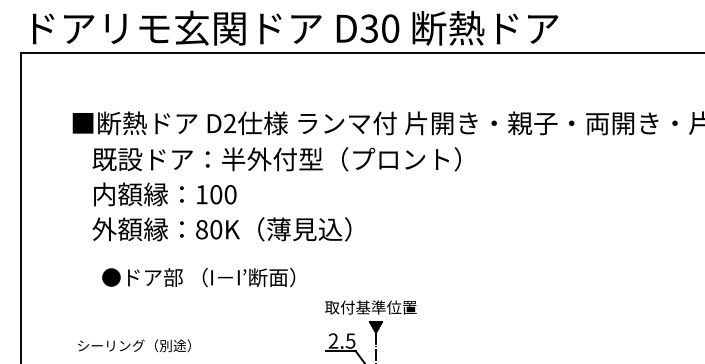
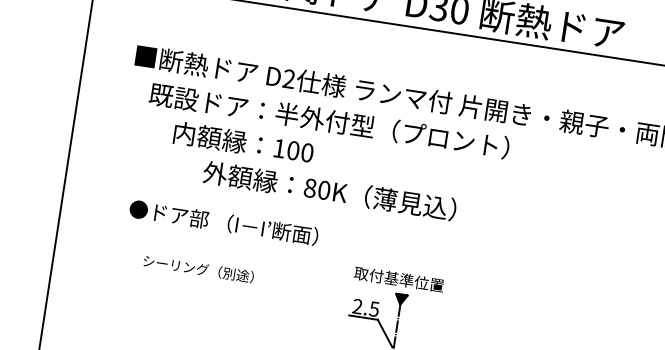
text: (165, 194) -> (243, 142), moved
text: (221, 229) -> (329, 190), moved
text: (198, 277) -> (223, 222), moved
text: (134, 345) -> (198, 268), moved

